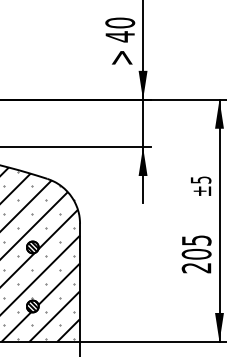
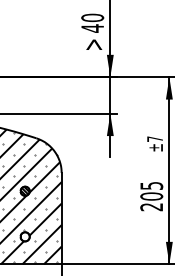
text: (201, 179) -> (155, 138), ±5 -> ±7
hatch: (32, 306) -> (24, 236), removed

